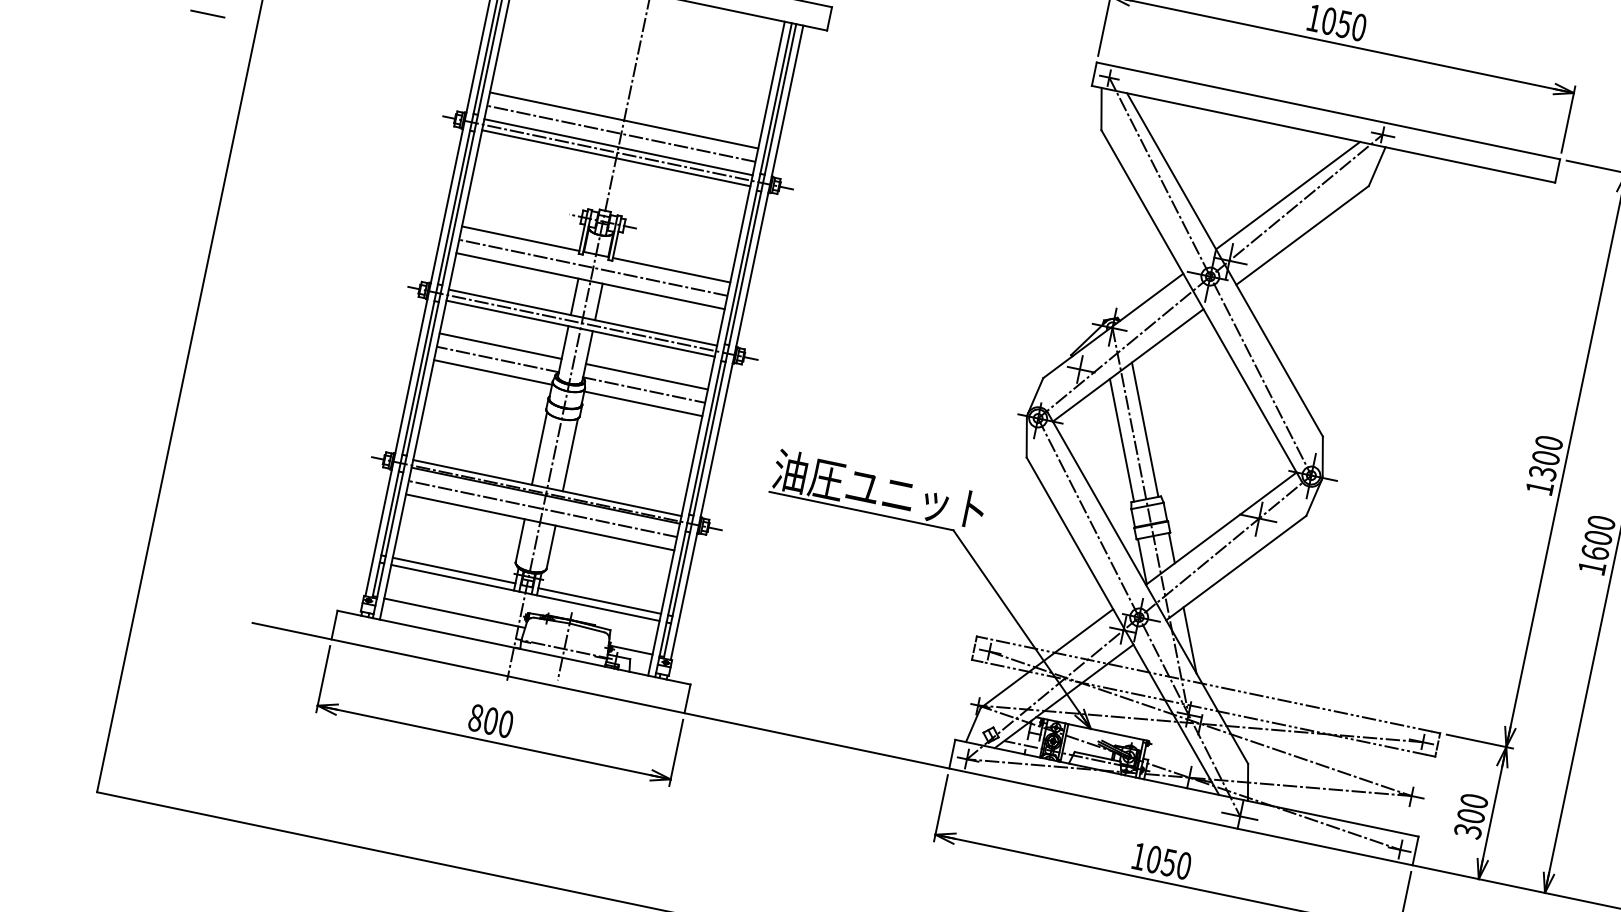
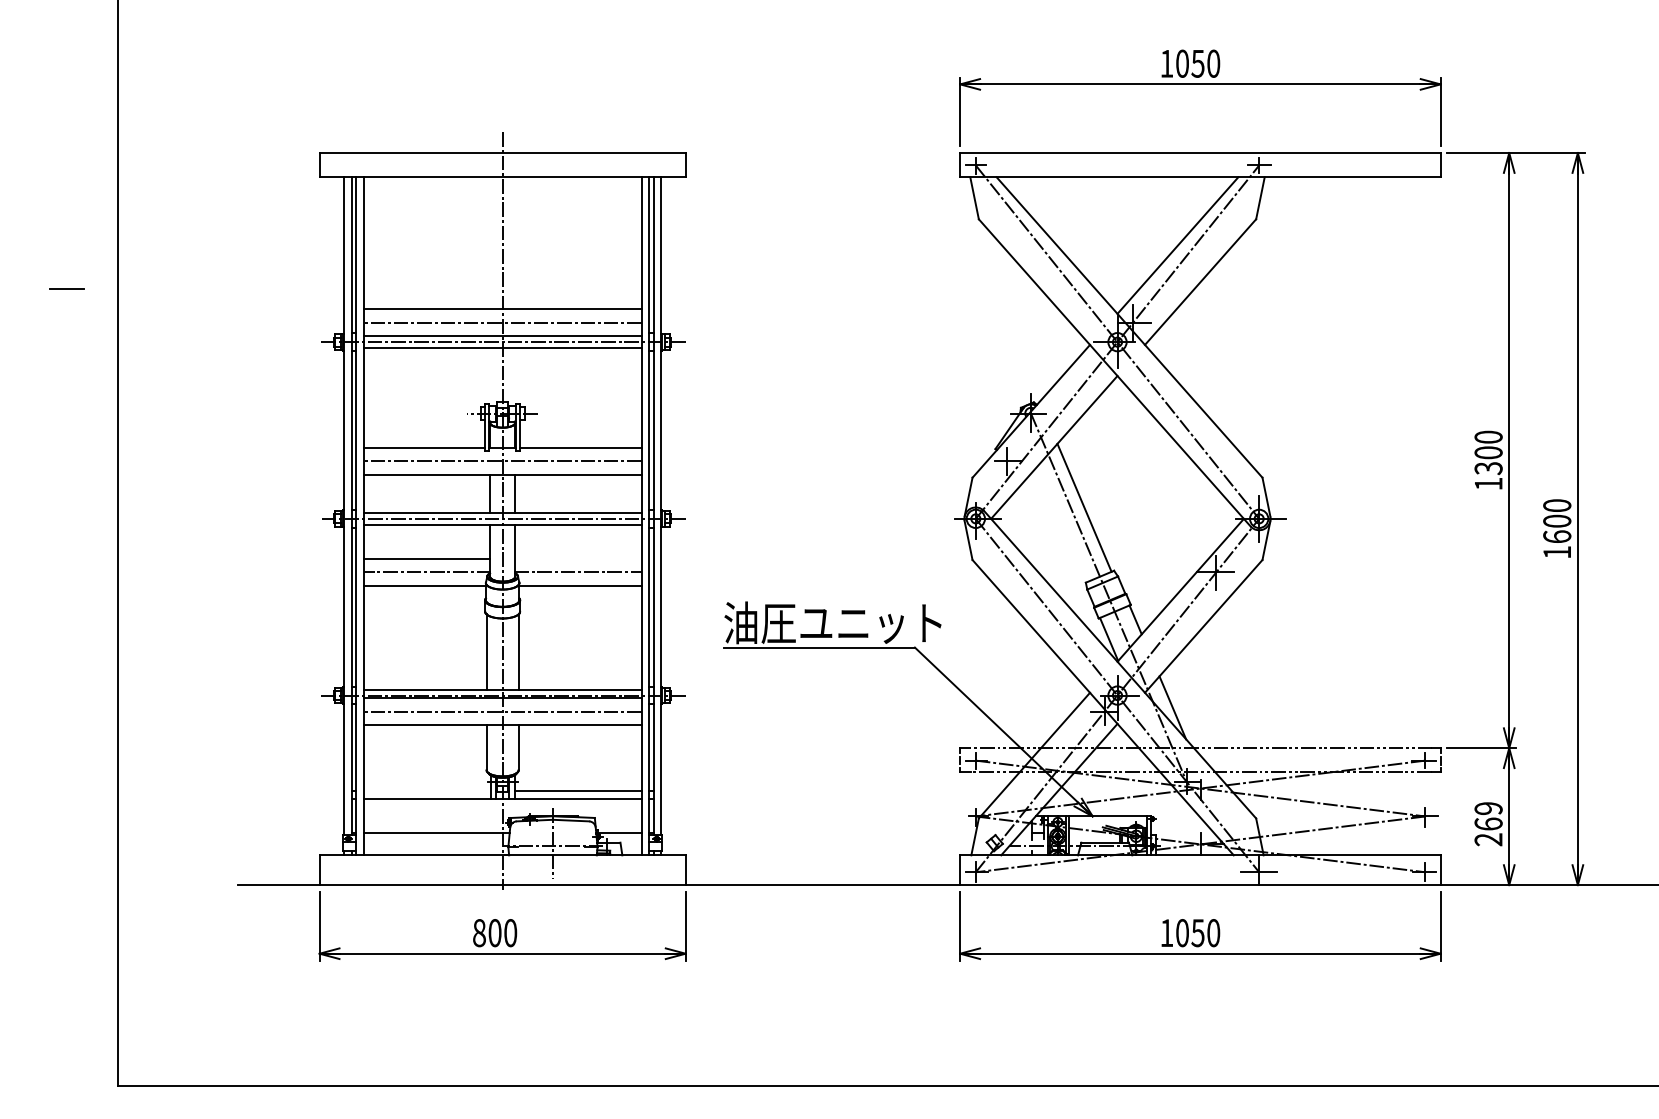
line: (646, 376) -> (578, 558), removed
line: (1121, 439) -> (1063, 522), removed
line: (453, 570) -> (426, 791), removed
text: (1470, 816) -> (1488, 824), 300 -> 269

